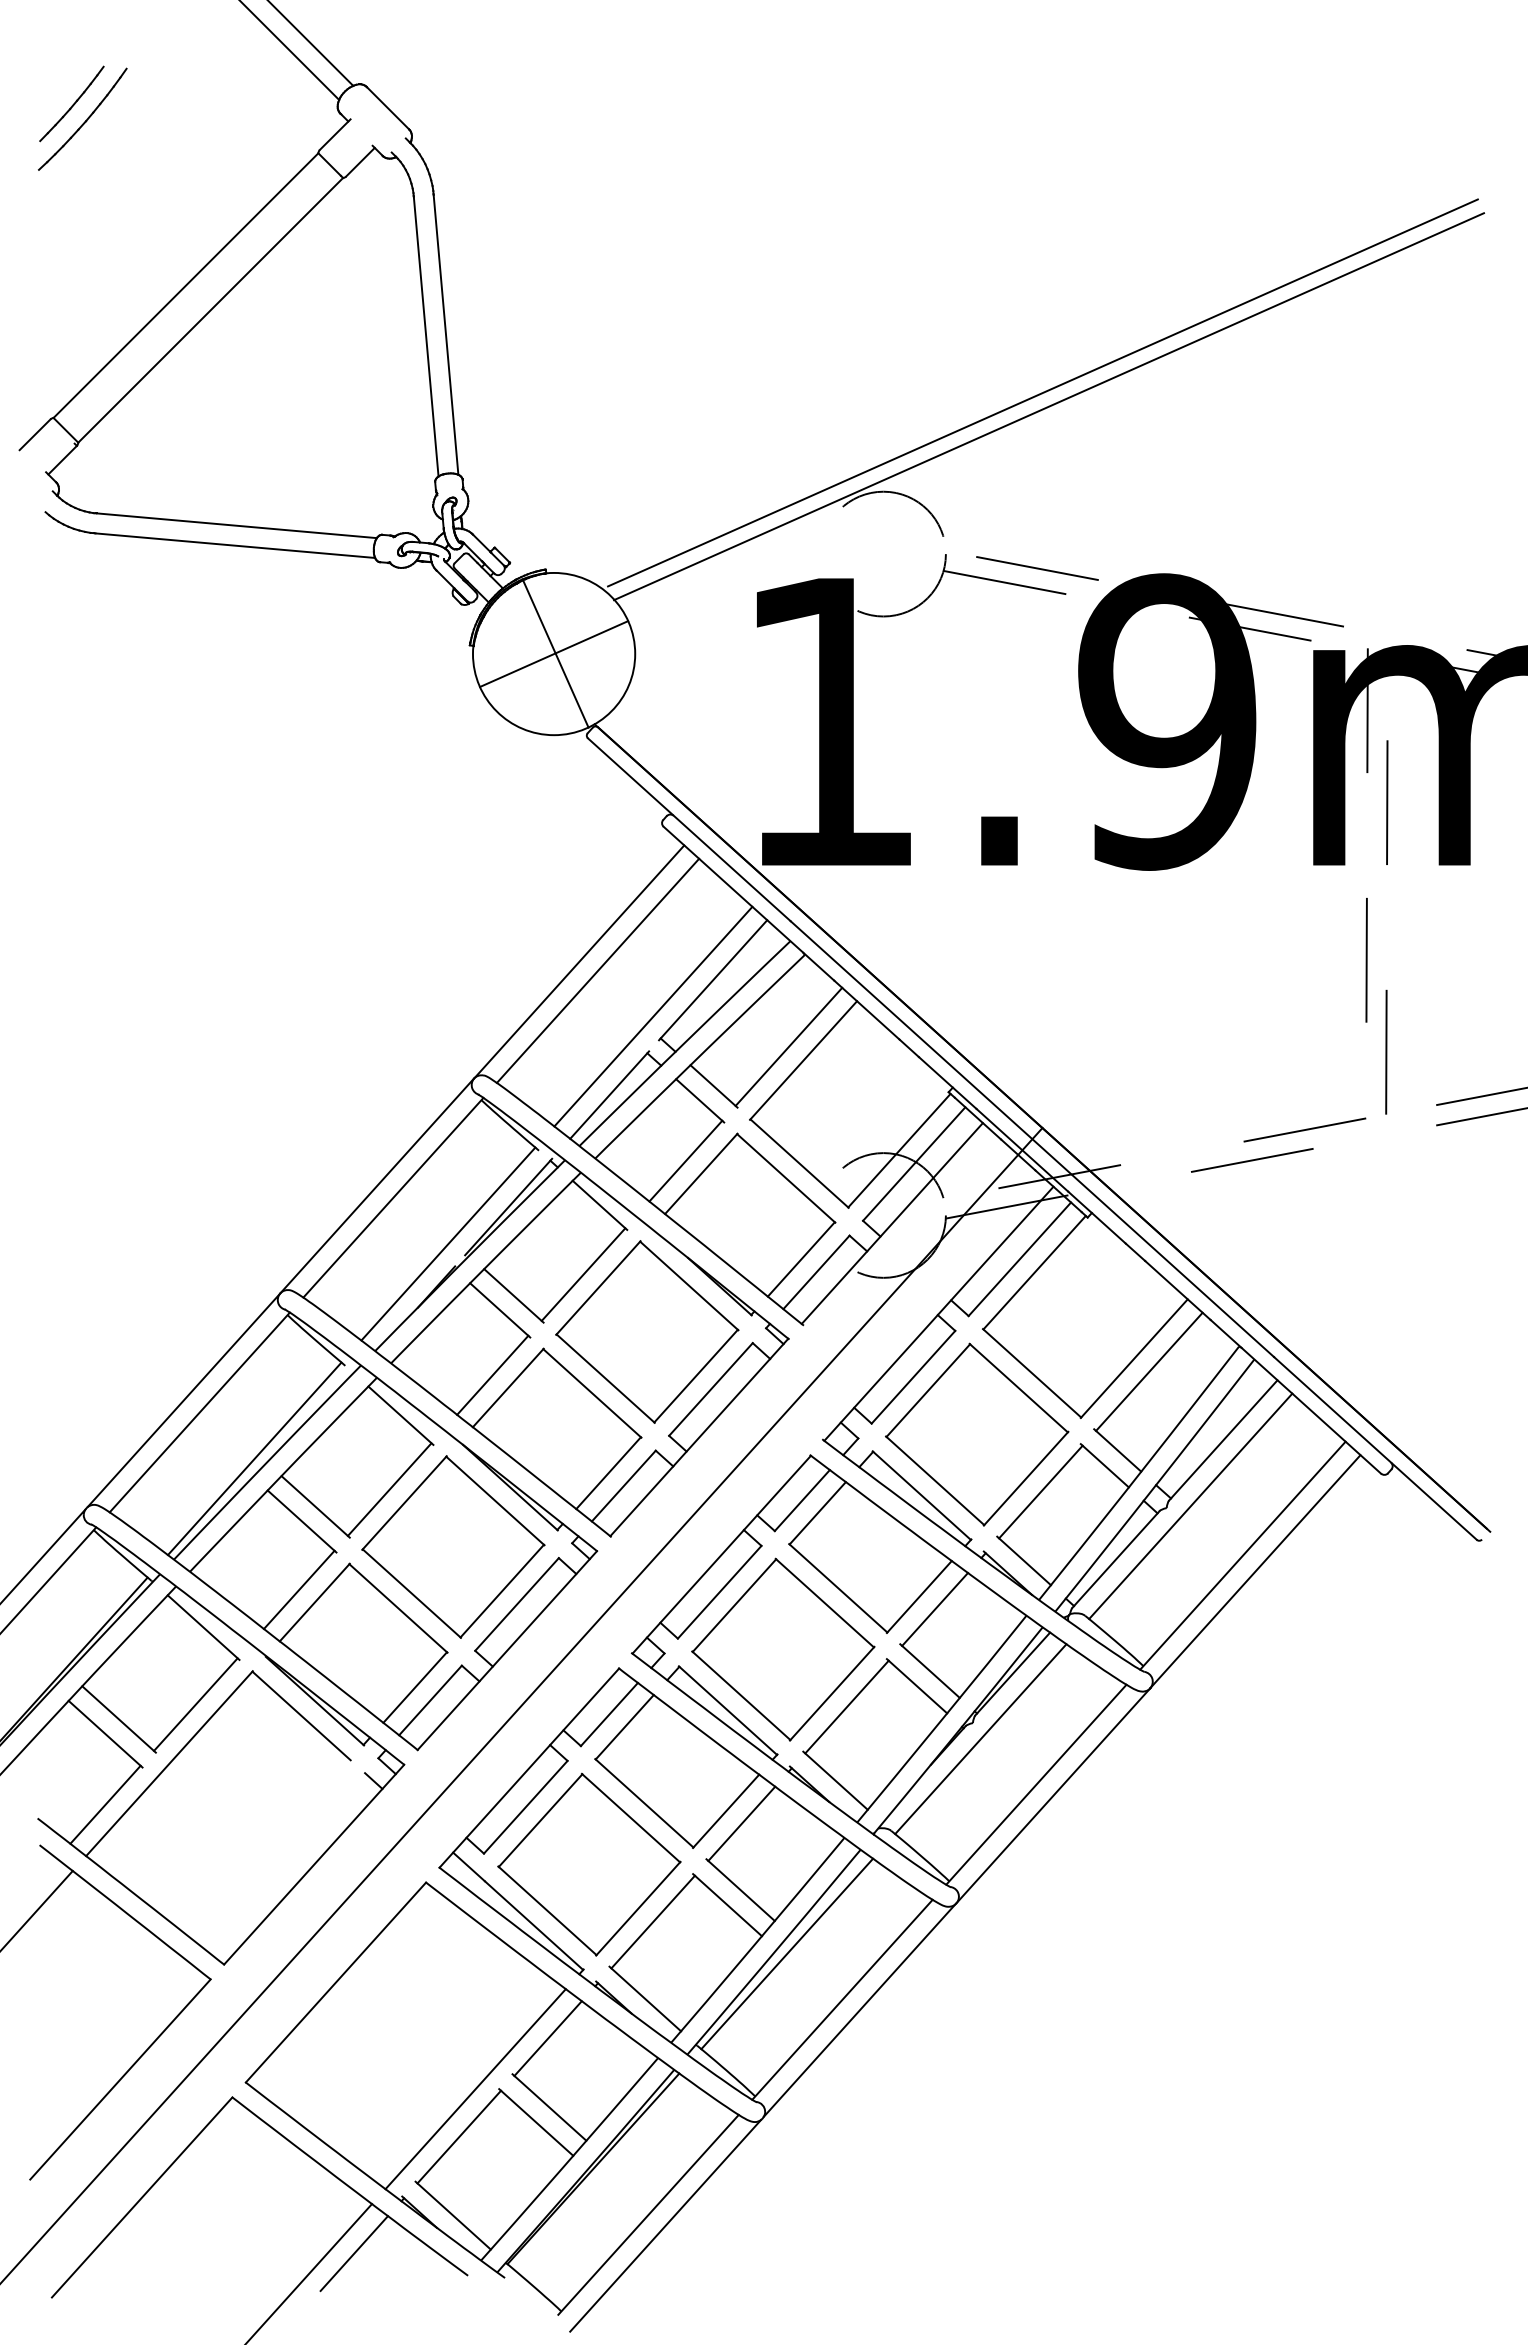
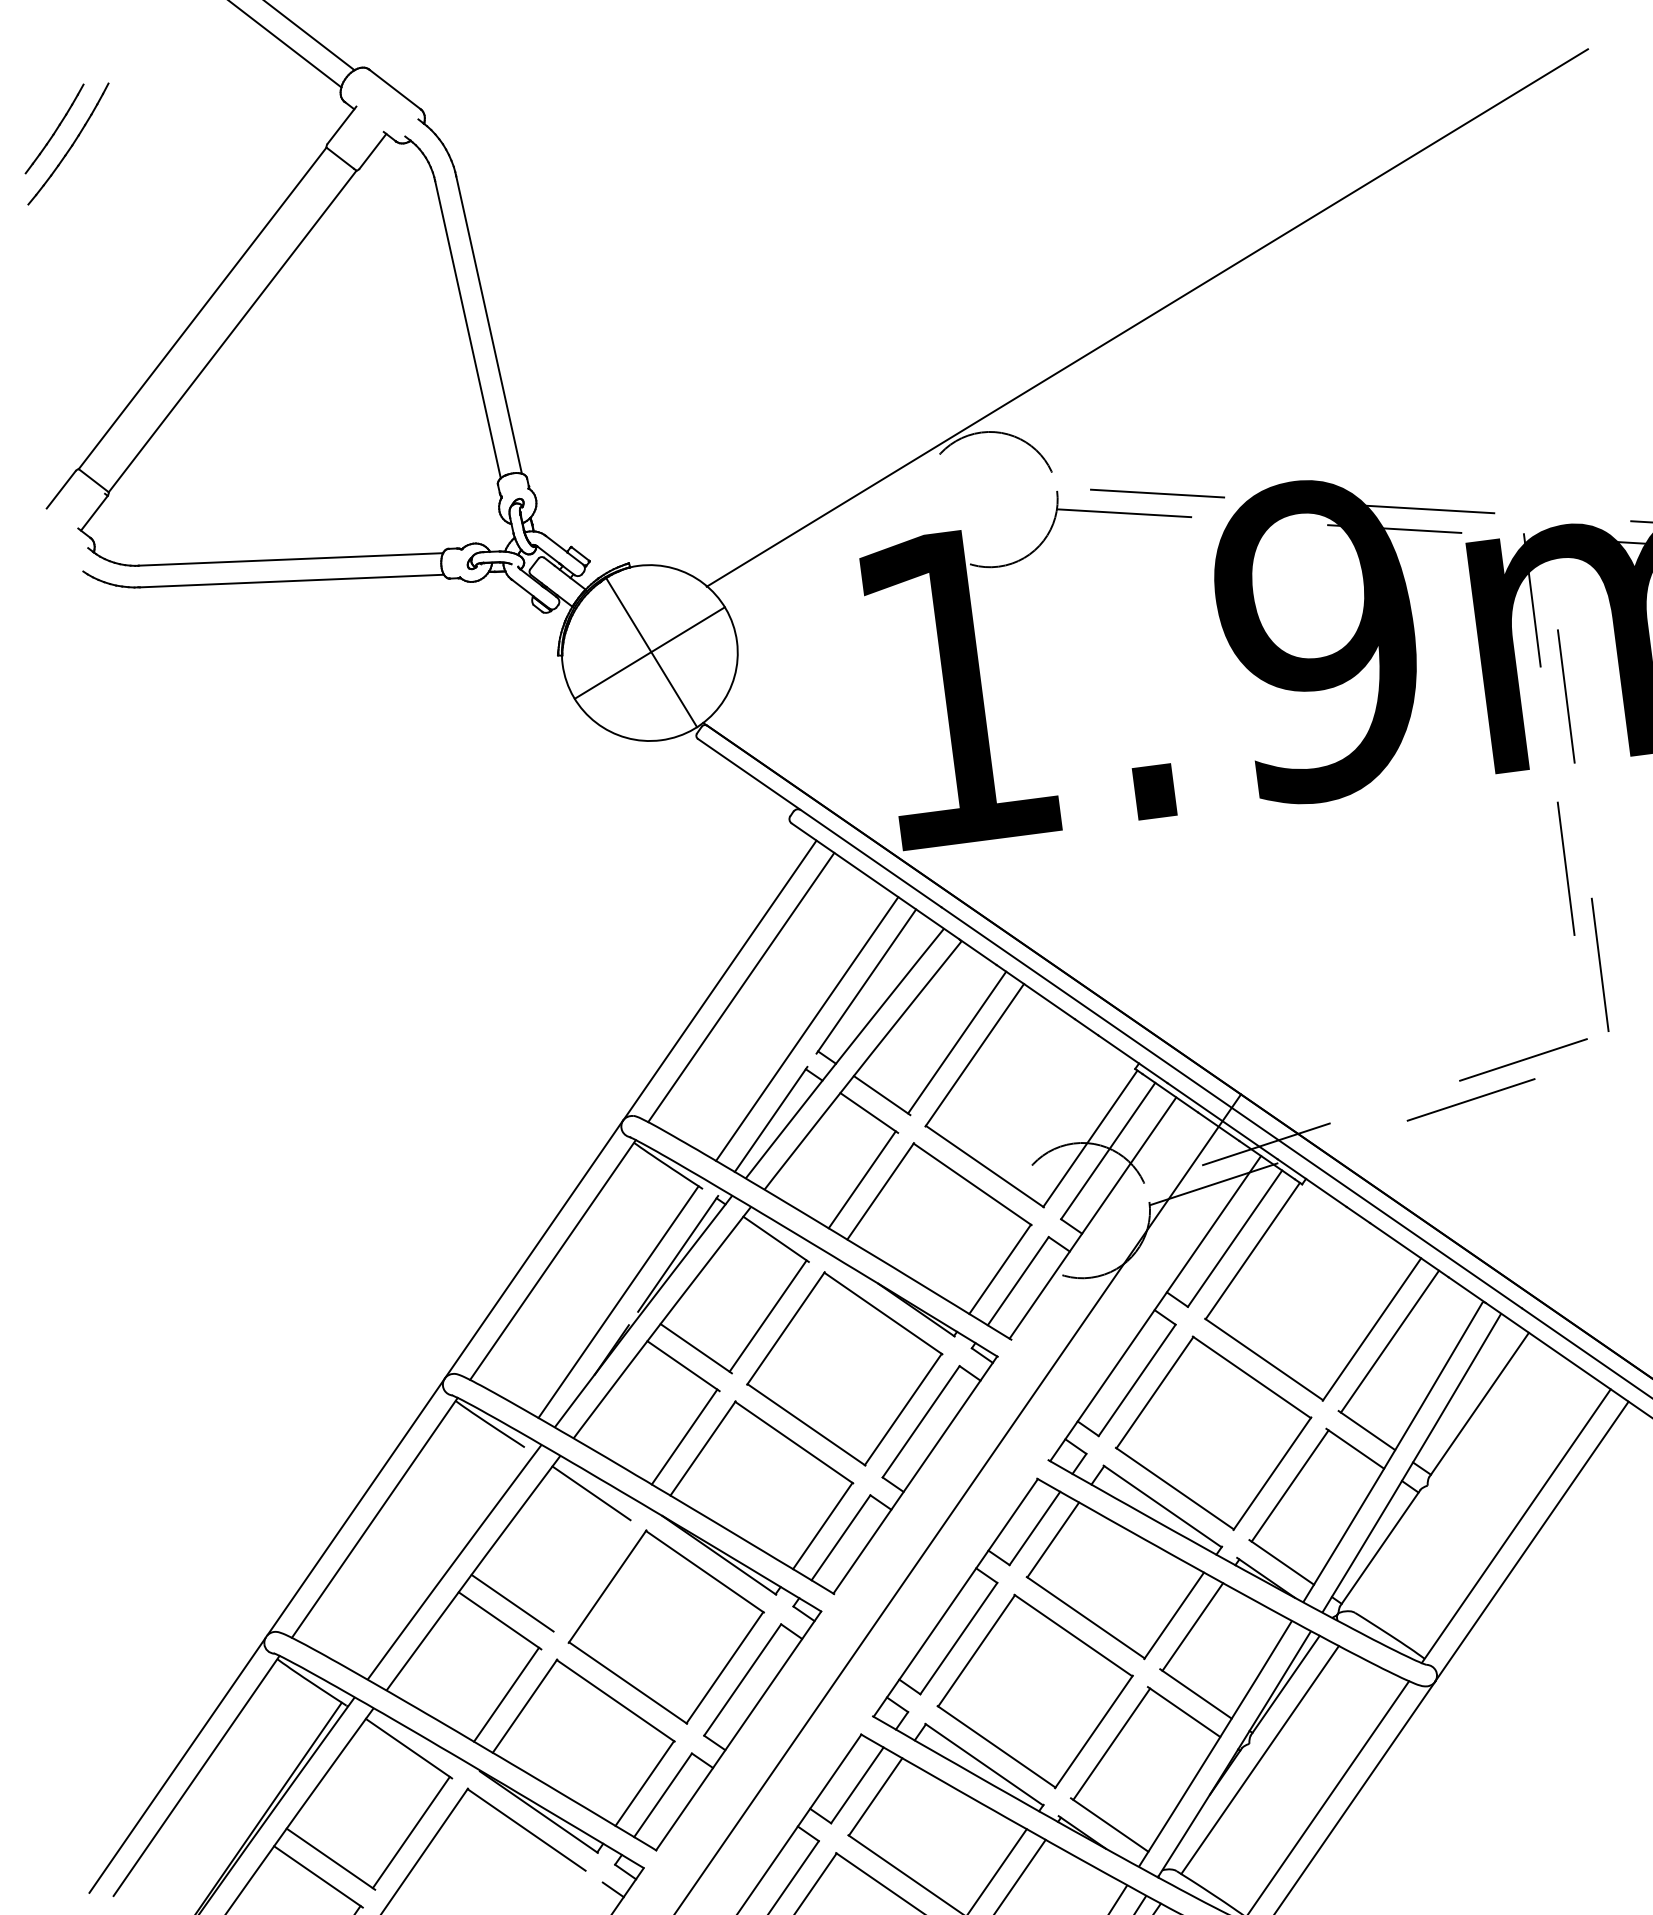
line: (1042, 392) -> (1138, 303), removed
line: (254, 1458) -> (440, 1559), removed
line: (389, 1489) -> (589, 1574), removed
line: (1190, 1506) -> (1453, 1480), removed

